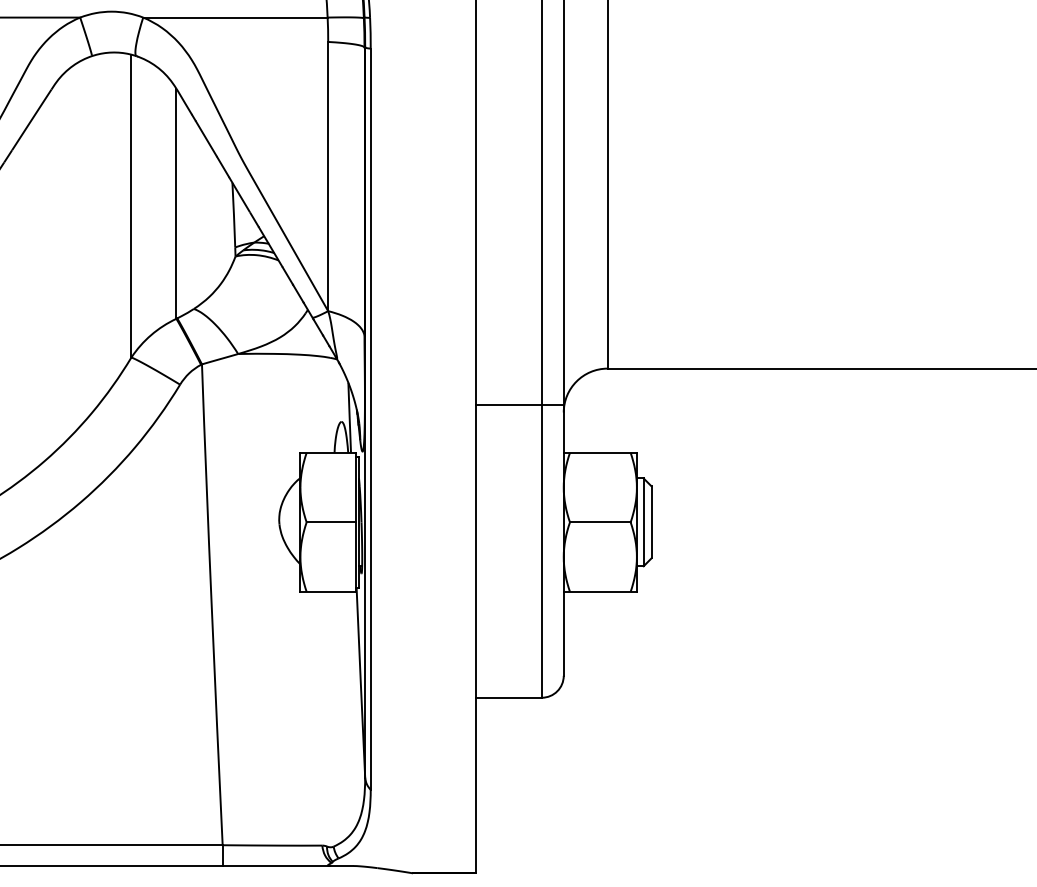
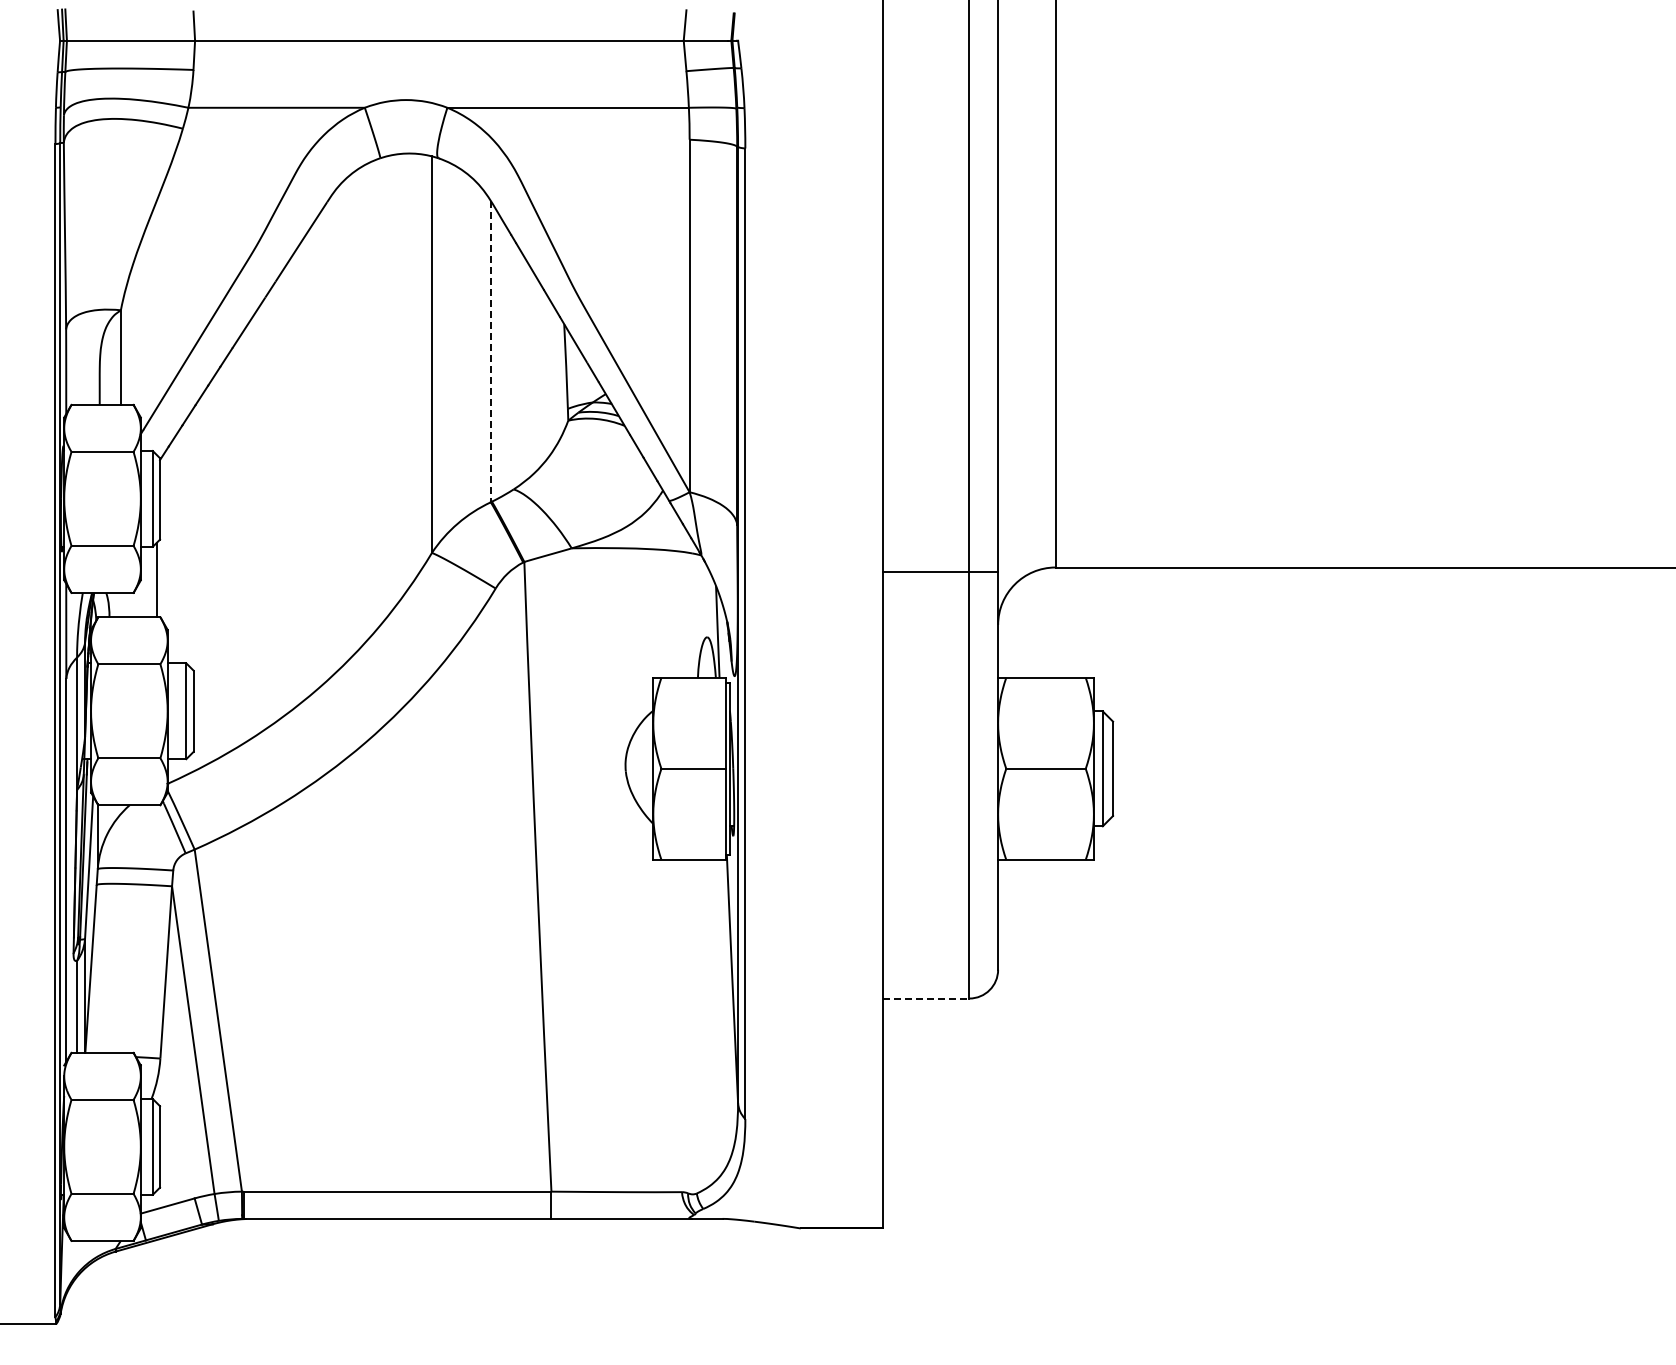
line: (176, 203) -> (490, 351), solid -> dashed
line: (519, 405) -> (940, 572), moved
line: (509, 697) -> (926, 998), solid -> dashed

